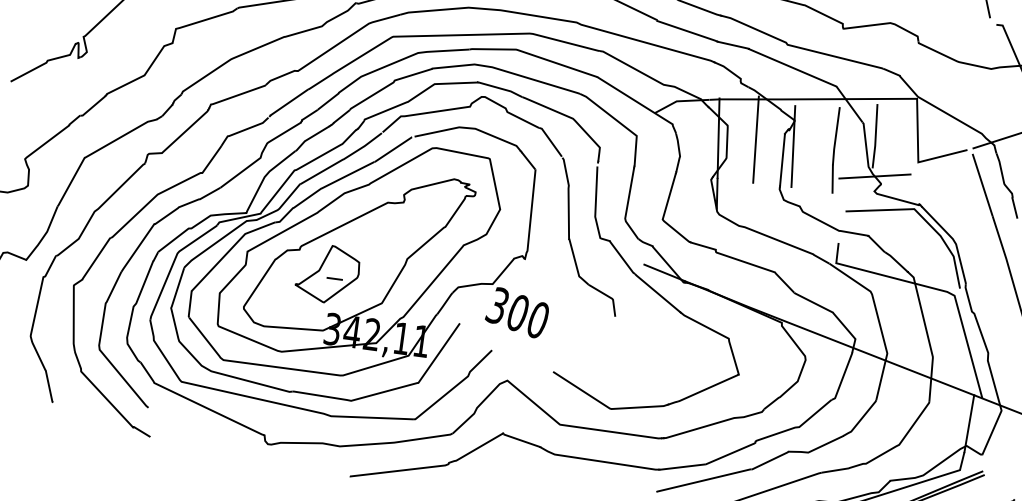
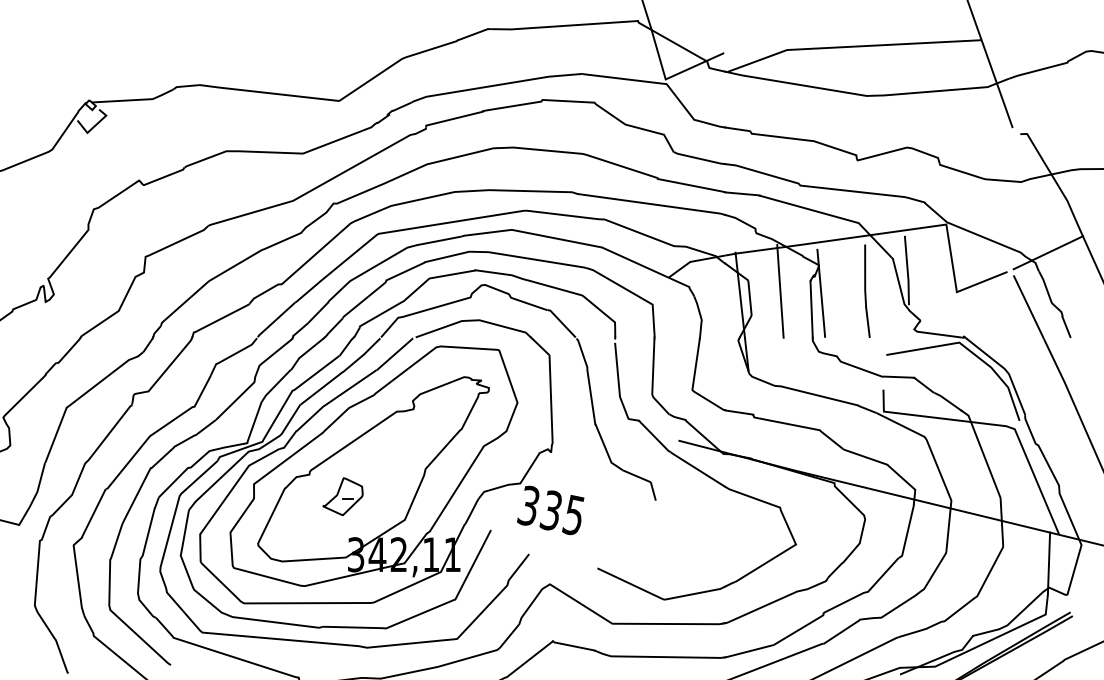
line: (874, 176) -> (912, 313), removed
part: (327, 273) -> (342, 496), size x0.6
text: (526, 315) -> (561, 512), 300 -> 335

